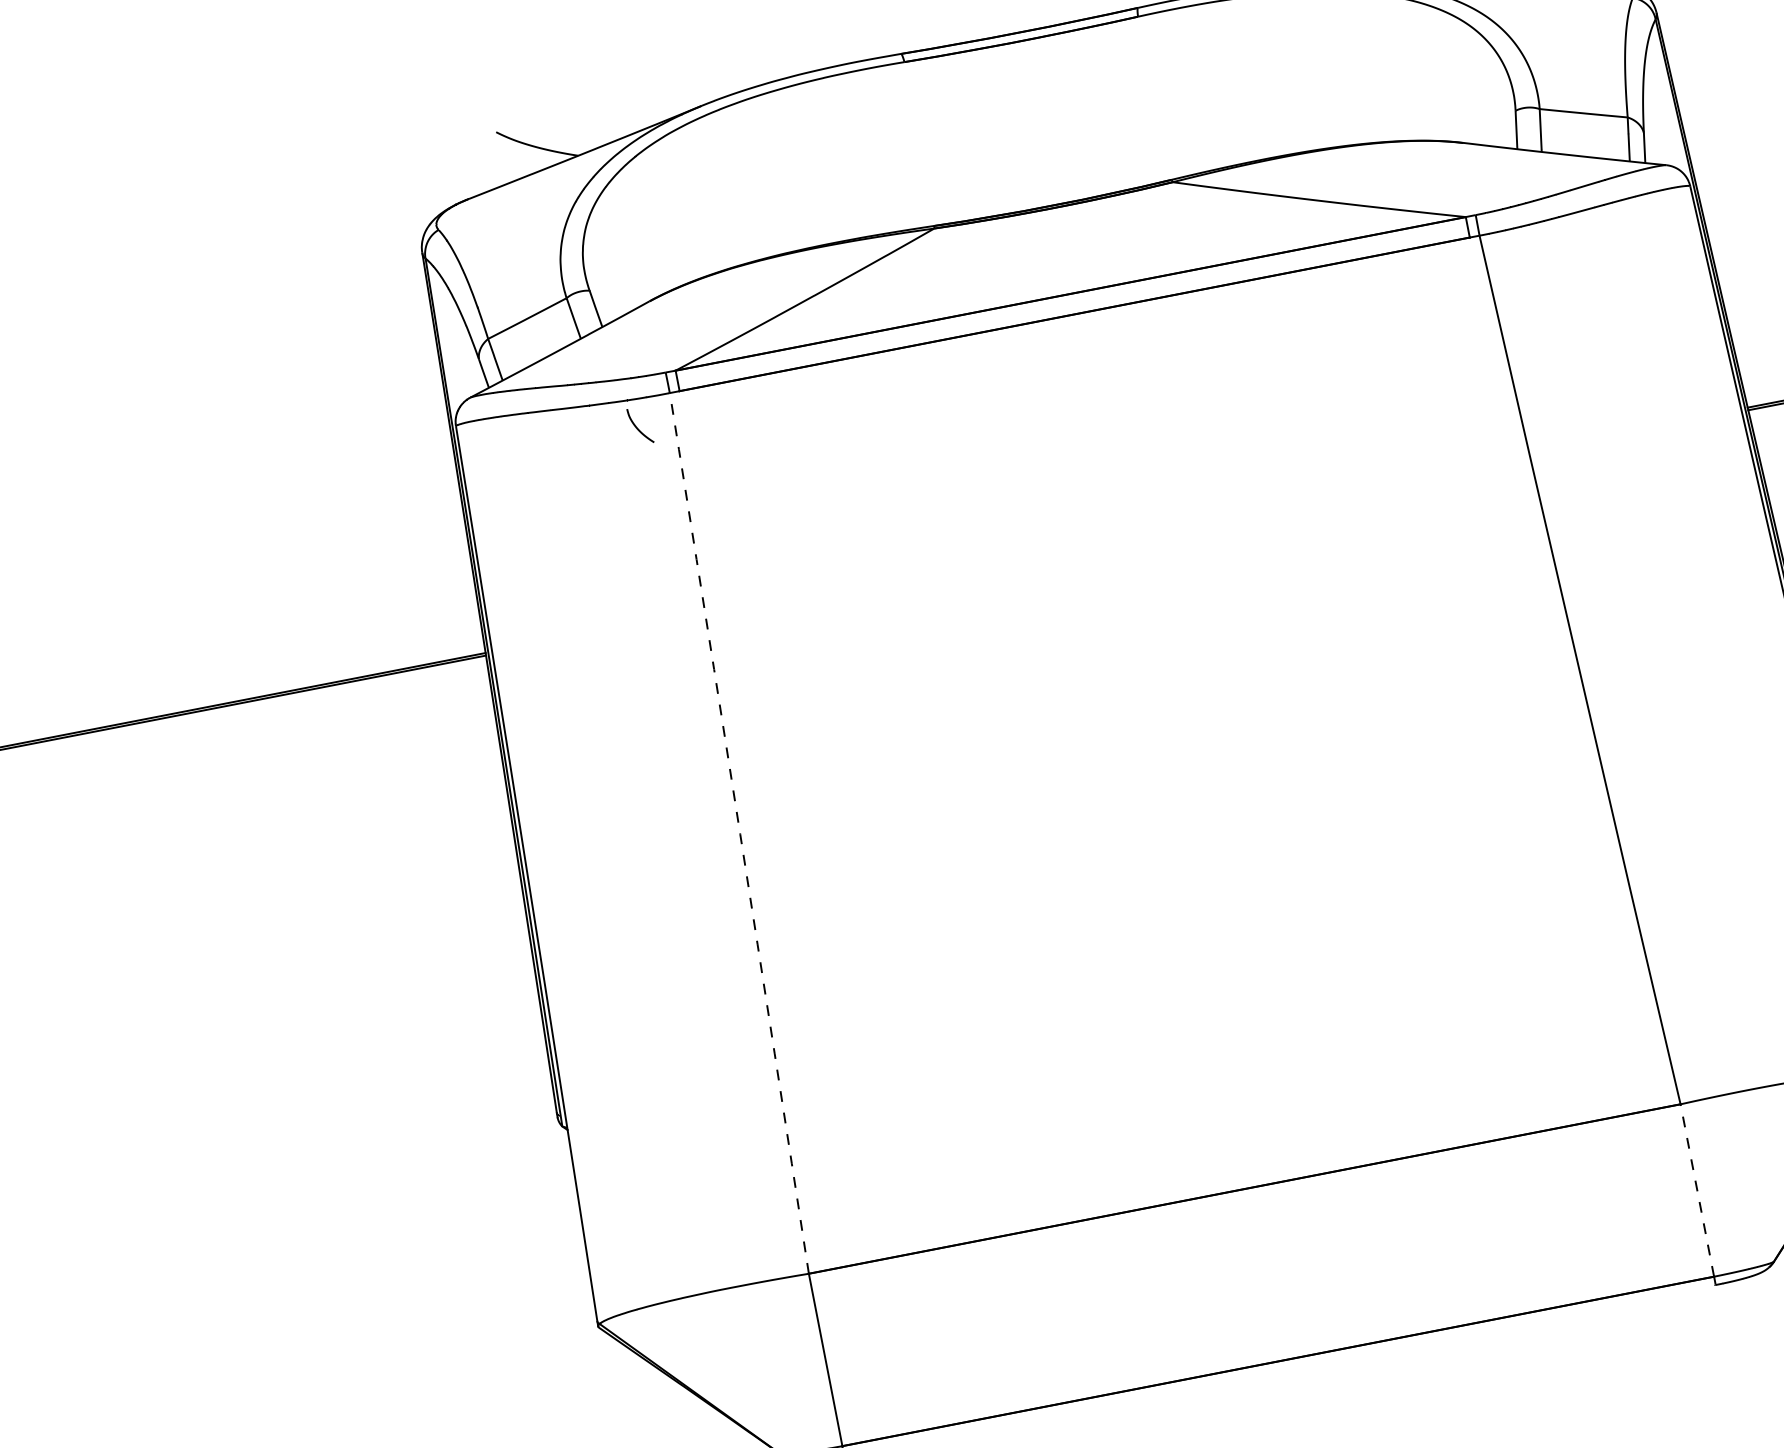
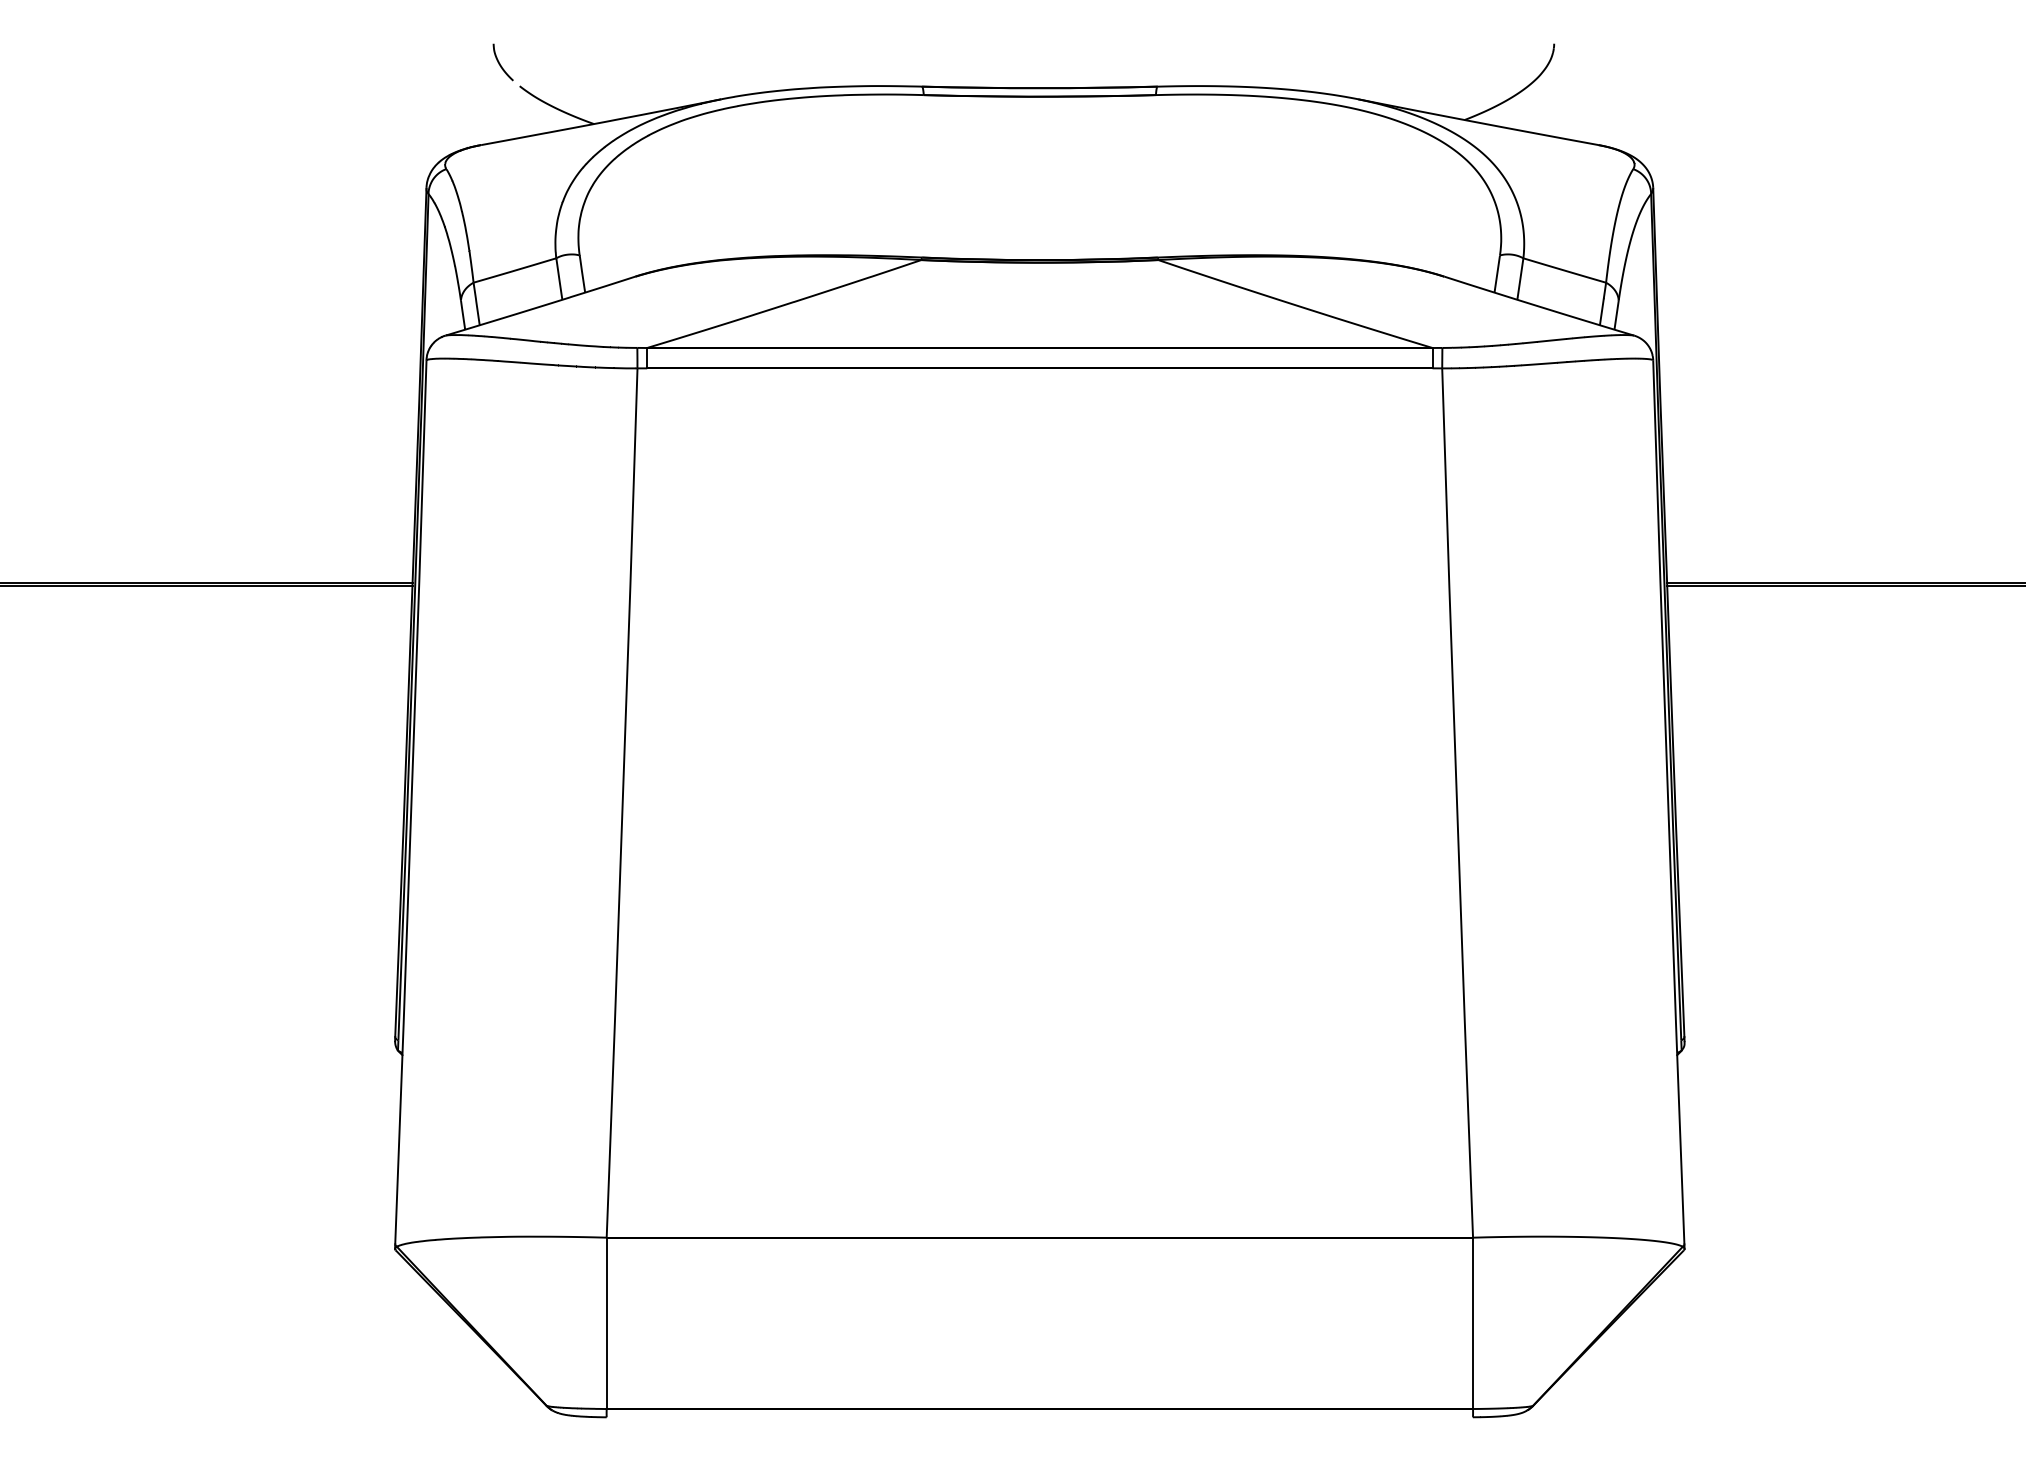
curve: (637, 427) -> (500, 63), moved
line: (739, 832) -> (622, 802), dashed -> solid
line: (1697, 1190) -> (1473, 1323), dashed -> solid

